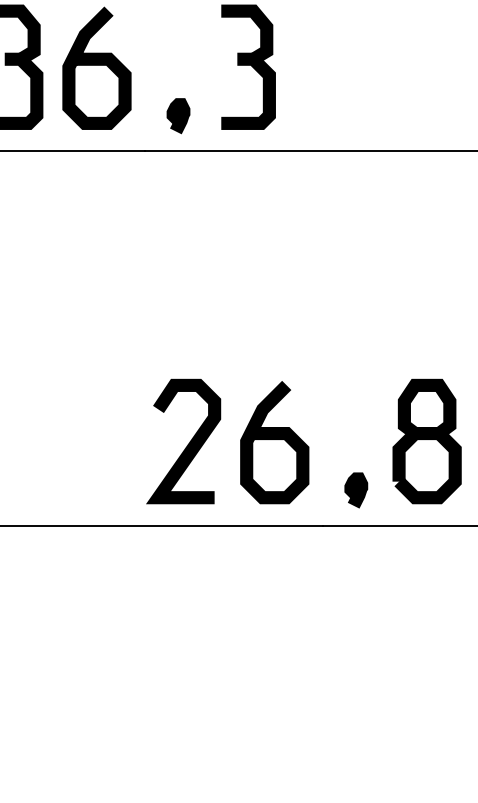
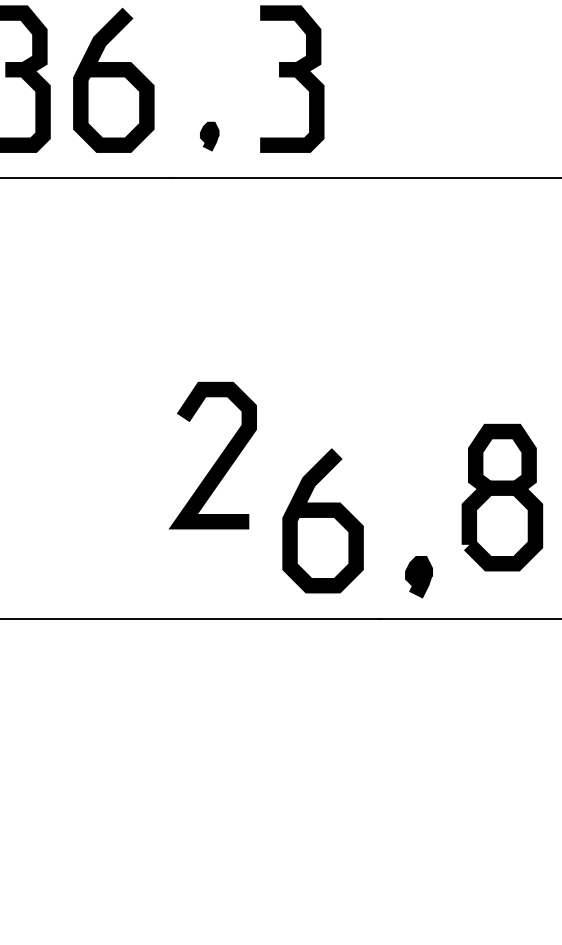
part: (178, 116) -> (209, 136), size x0.7
part: (427, 441) -> (502, 497), moved
curve: (188, 443) -> (218, 457), moved

